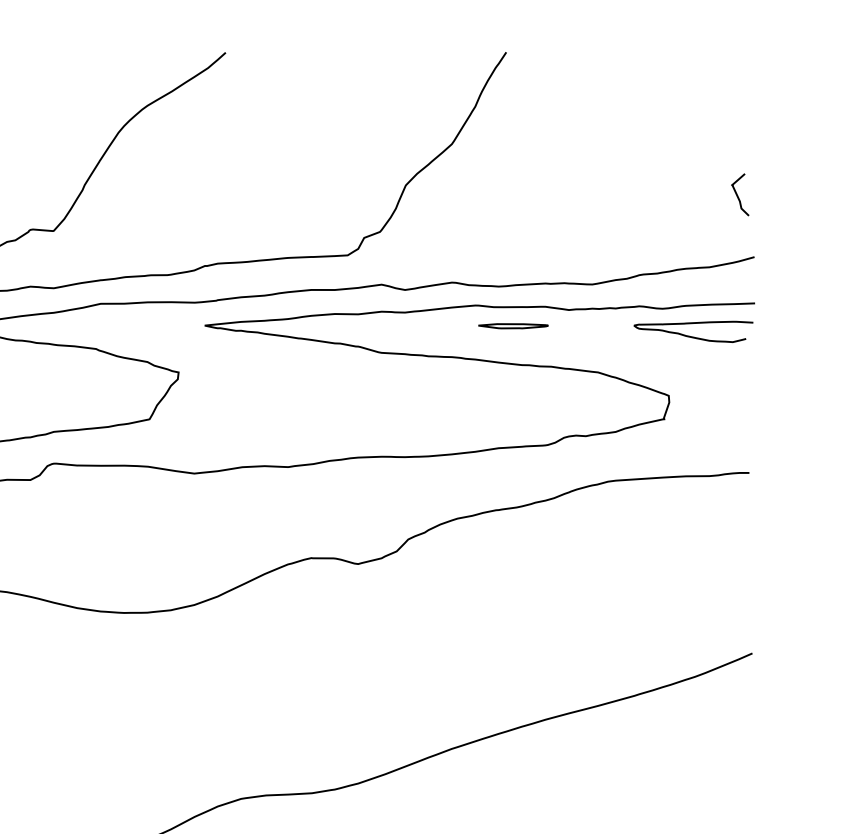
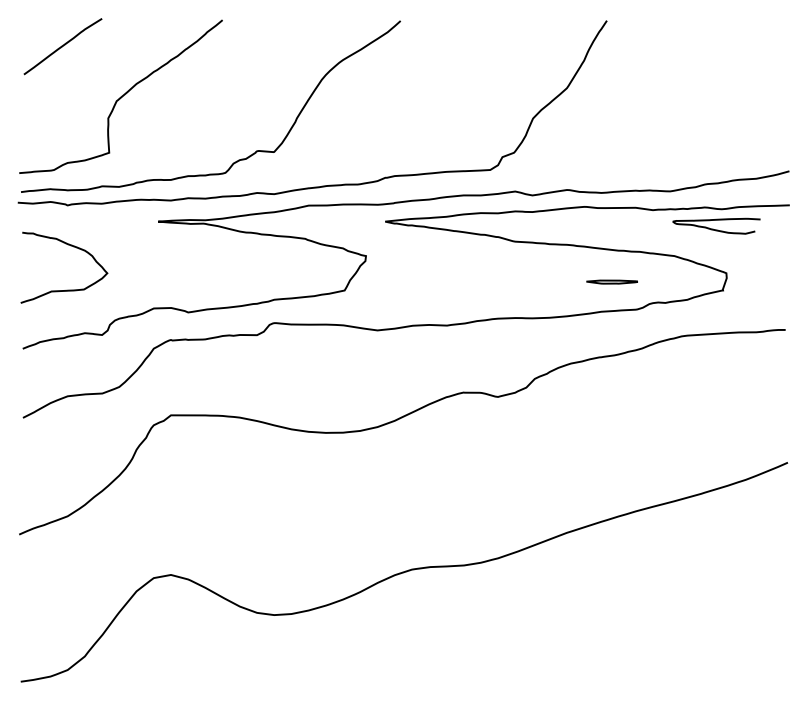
curve: (738, 194) -> (777, 125), removed
part: (512, 325) -> (611, 281), moved
curve: (693, 336) -> (716, 229), moved

